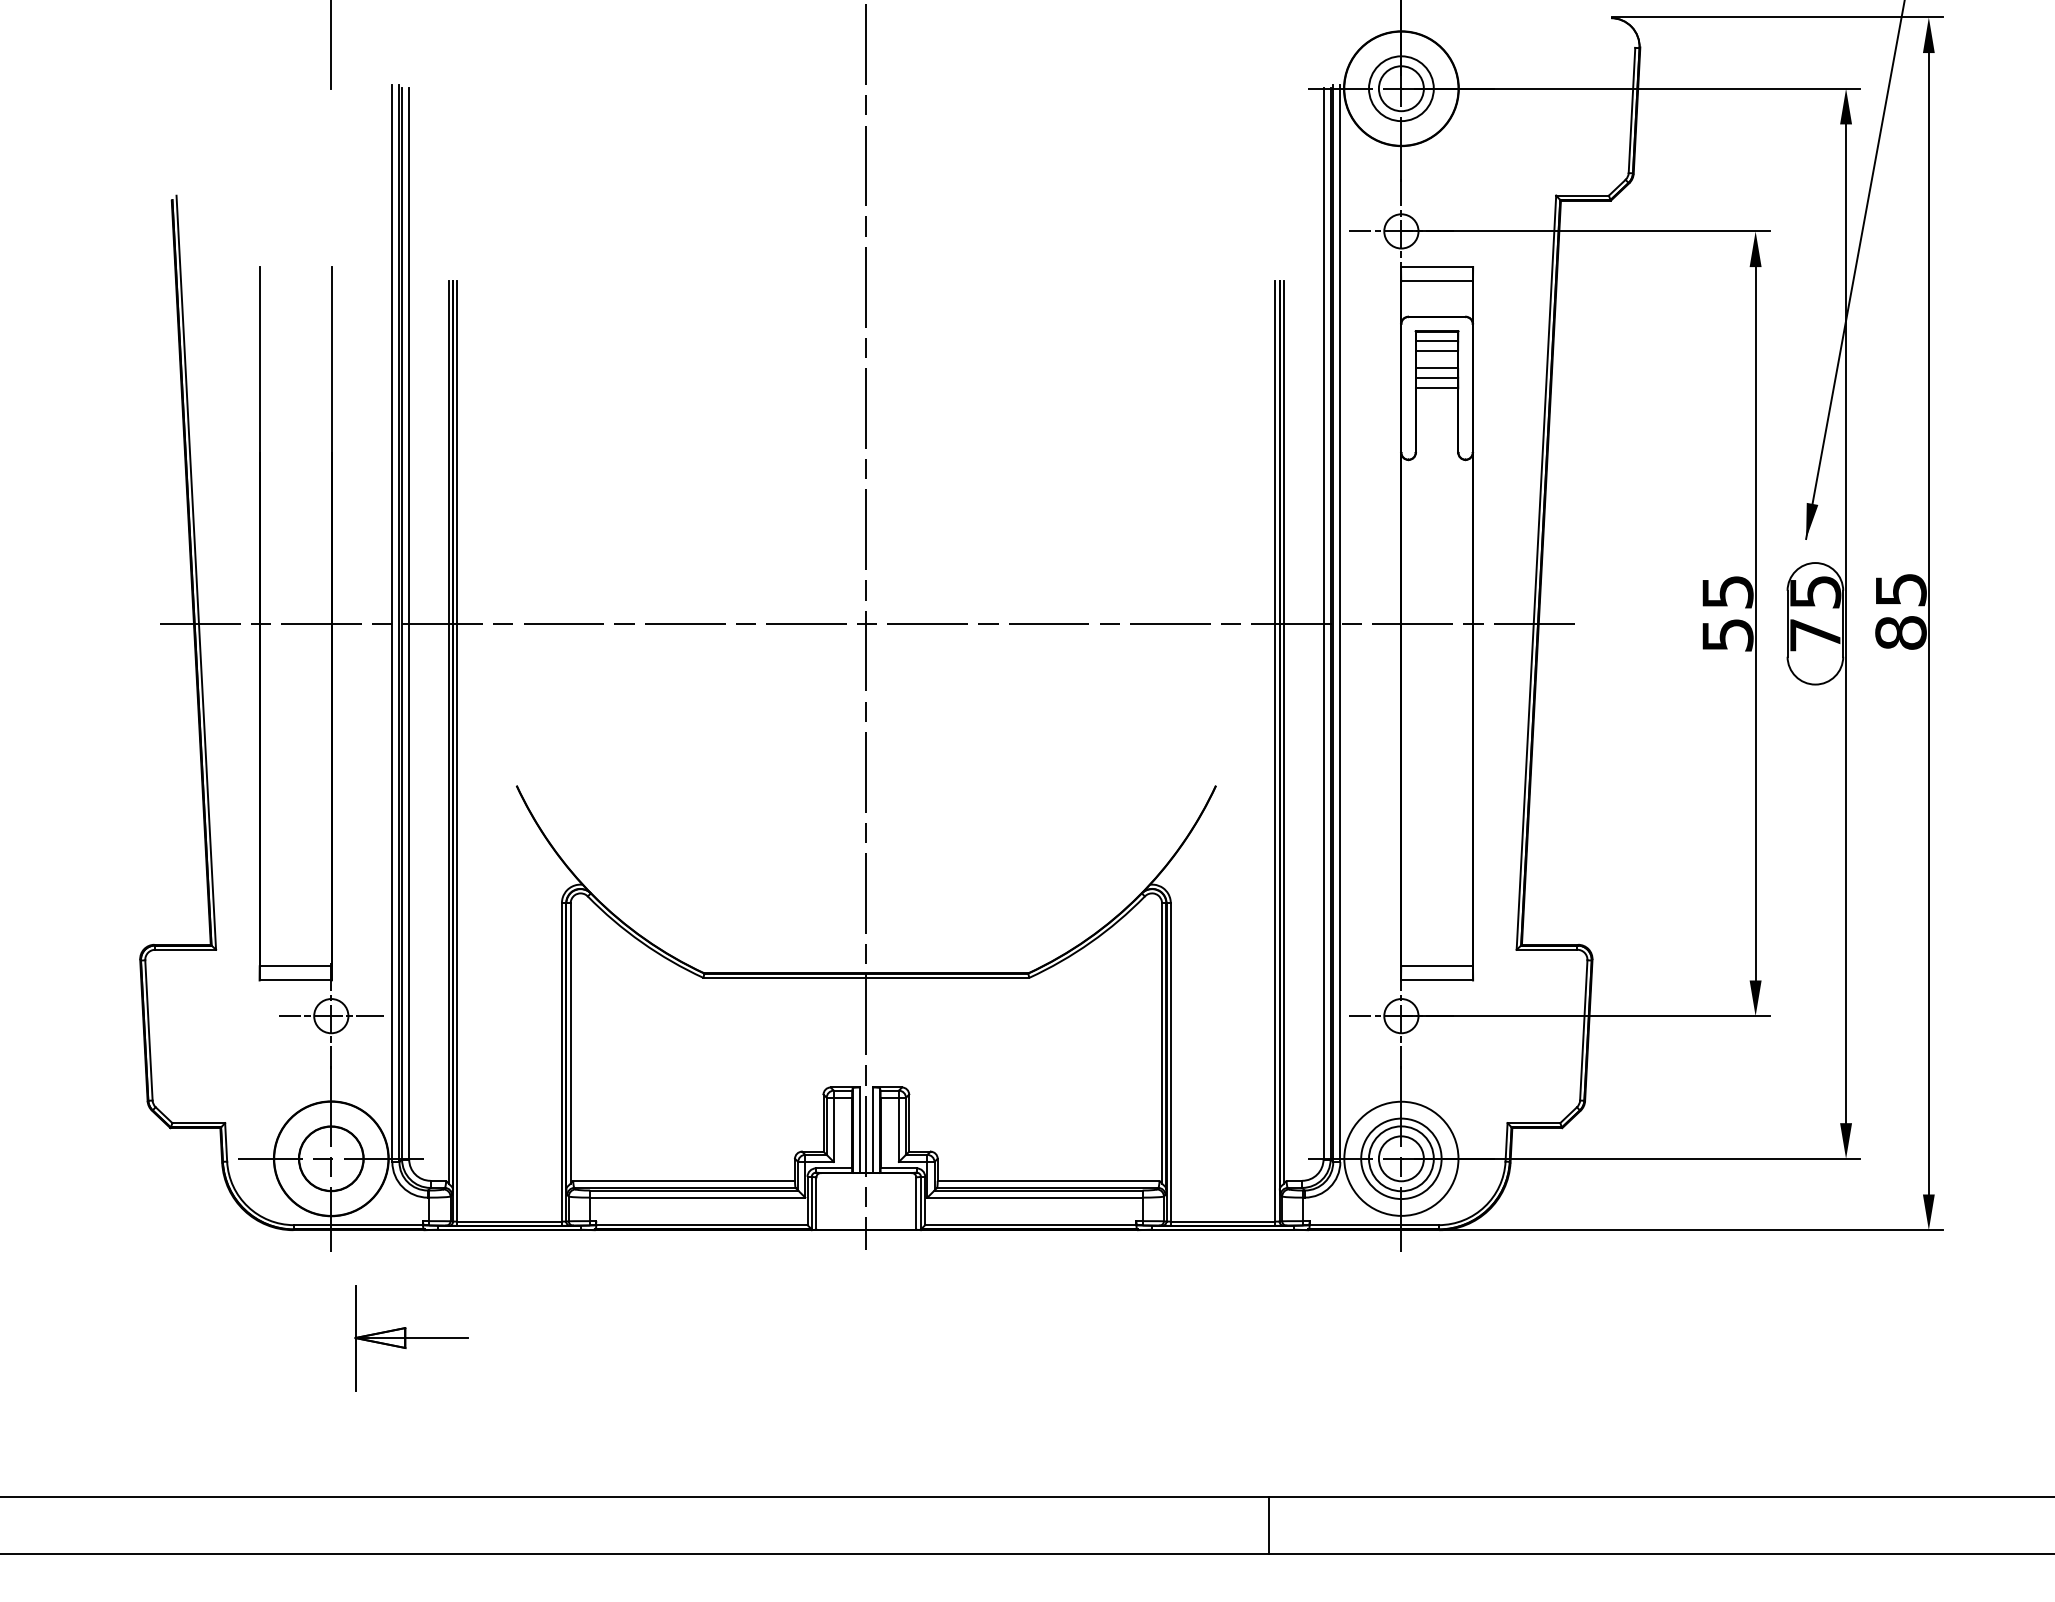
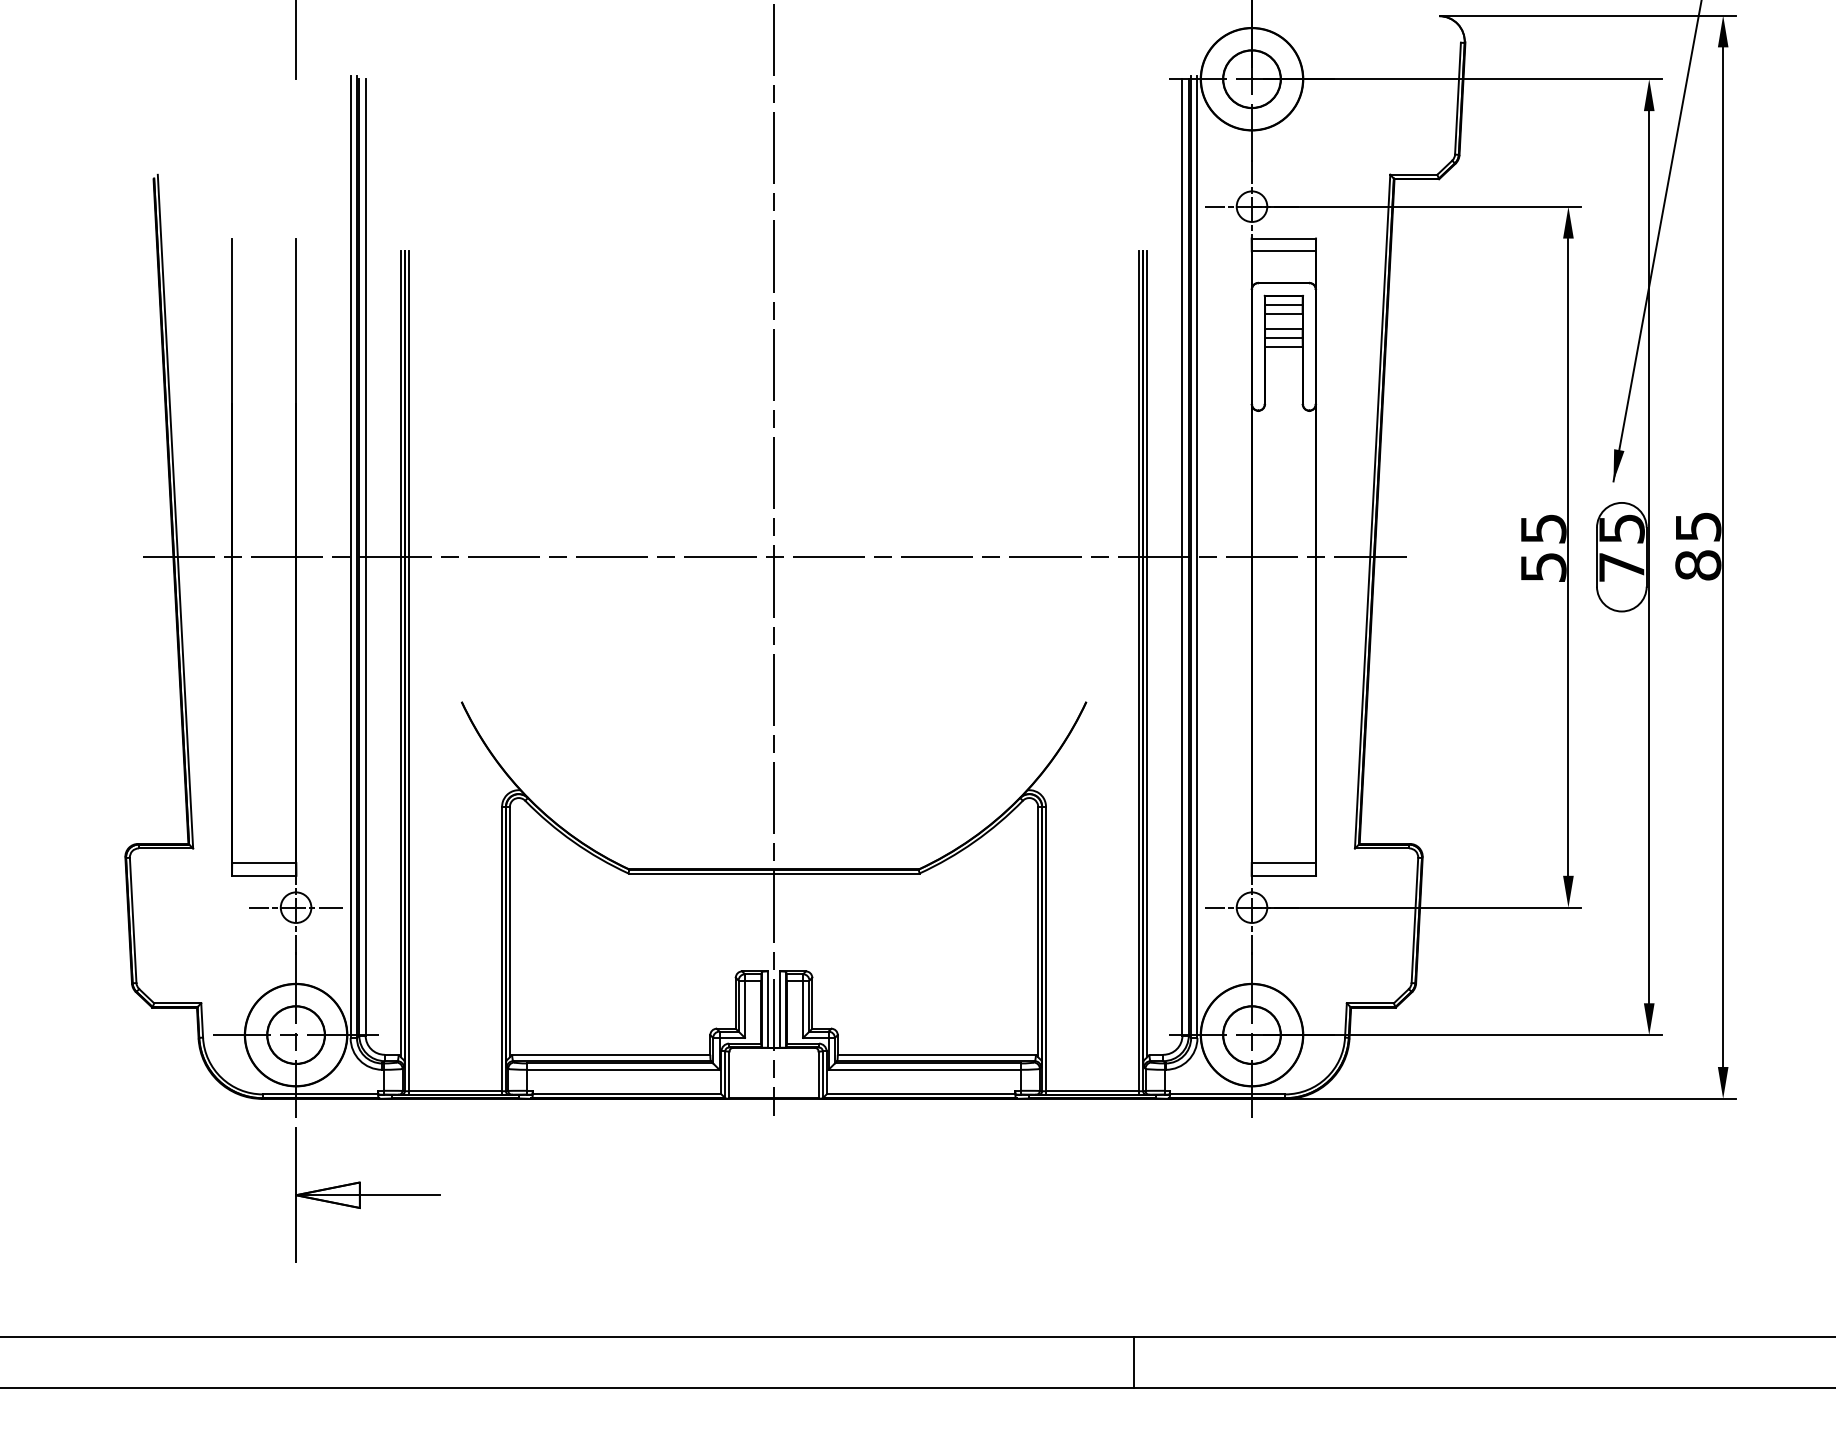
circle: (1401, 88) -> (1252, 79), size x1.43
circle: (1400, 1158) -> (1251, 1034), size x1.43
circle: (1401, 1158) -> (1252, 1034), size x1.43
part: (411, 1337) -> (367, 1194), size x1.43

